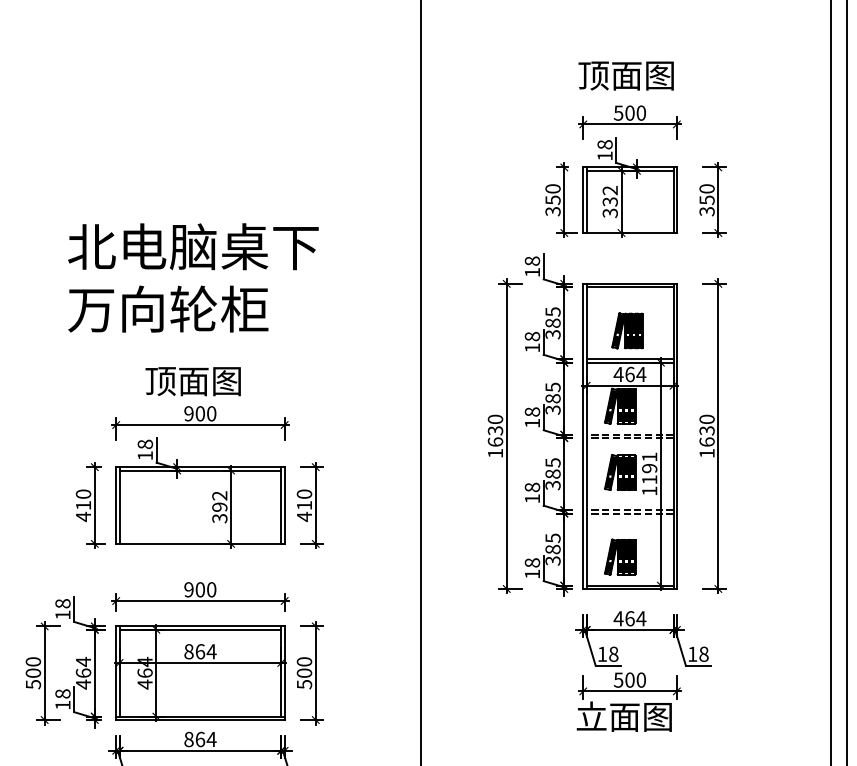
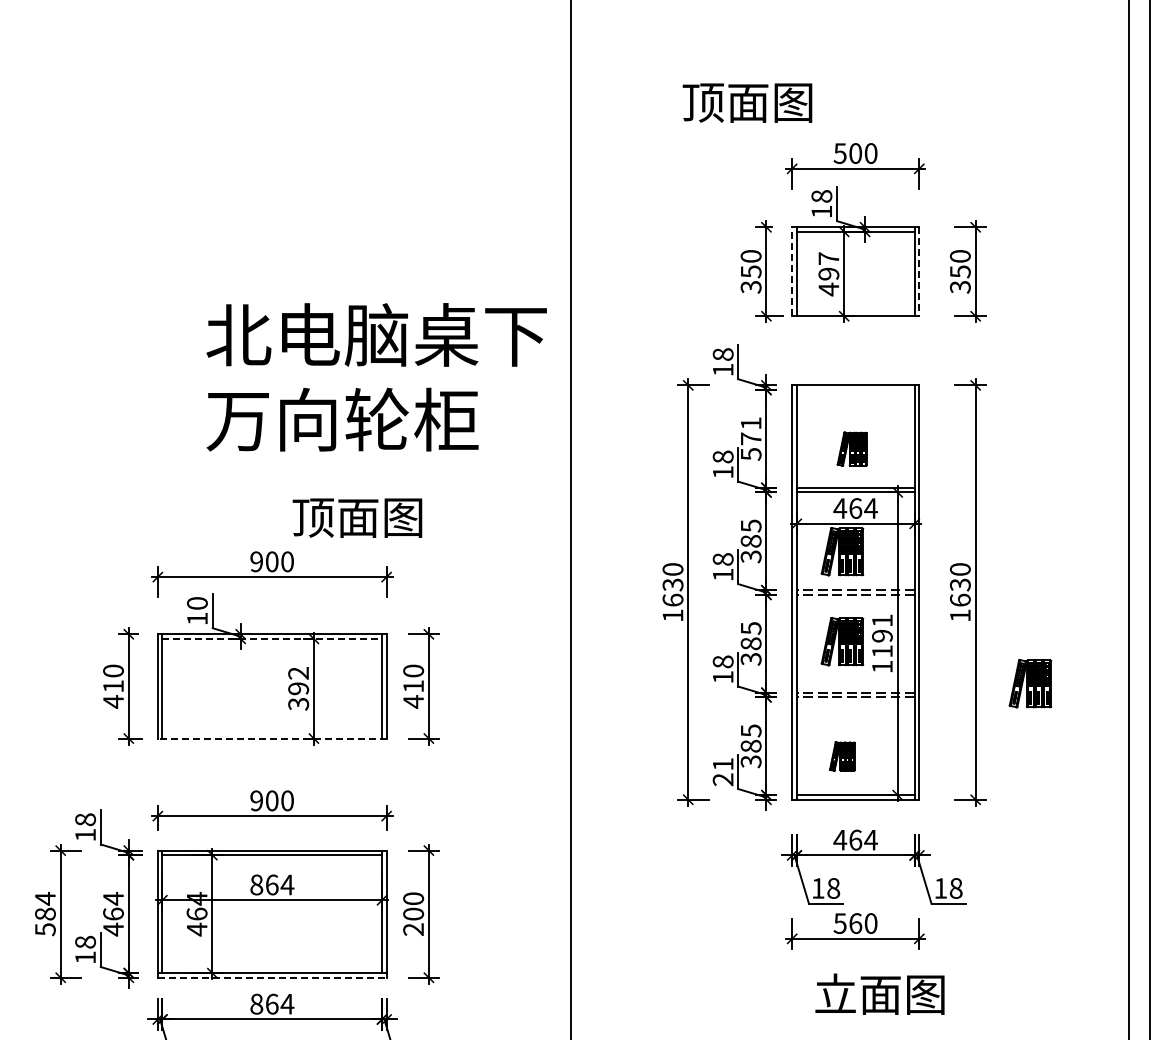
text: (626, 75) -> (747, 102), moved
line: (583, 200) -> (792, 271), solid -> dashed
line: (677, 200) -> (919, 272), solid -> dashed
text: (609, 202) -> (828, 274), 332 -> 497
text: (193, 278) -> (376, 377), moved
line: (629, 286) -> (855, 389), removed
text: (552, 322) -> (750, 438), 385 -> 571
part: (626, 330) -> (851, 448), size x0.7
text: (193, 381) -> (357, 517), moved
text: (145, 444) -> (197, 603), 18 -> 10
line: (200, 470) -> (272, 638), solid -> dashed
part: (758, 503) -> (1030, 683), added
line: (199, 543) -> (271, 738), solid -> dashed
part: (620, 557) -> (842, 756), size x0.6
text: (531, 568) -> (722, 772), 18 -> 21
text: (33, 667) -> (45, 906), 500 -> 584
text: (629, 680) -> (855, 923), 500 -> 560
text: (304, 684) -> (413, 929), 500 -> 200
text: (623, 716) -> (879, 993), moved
line: (200, 719) -> (272, 977), solid -> dashed

